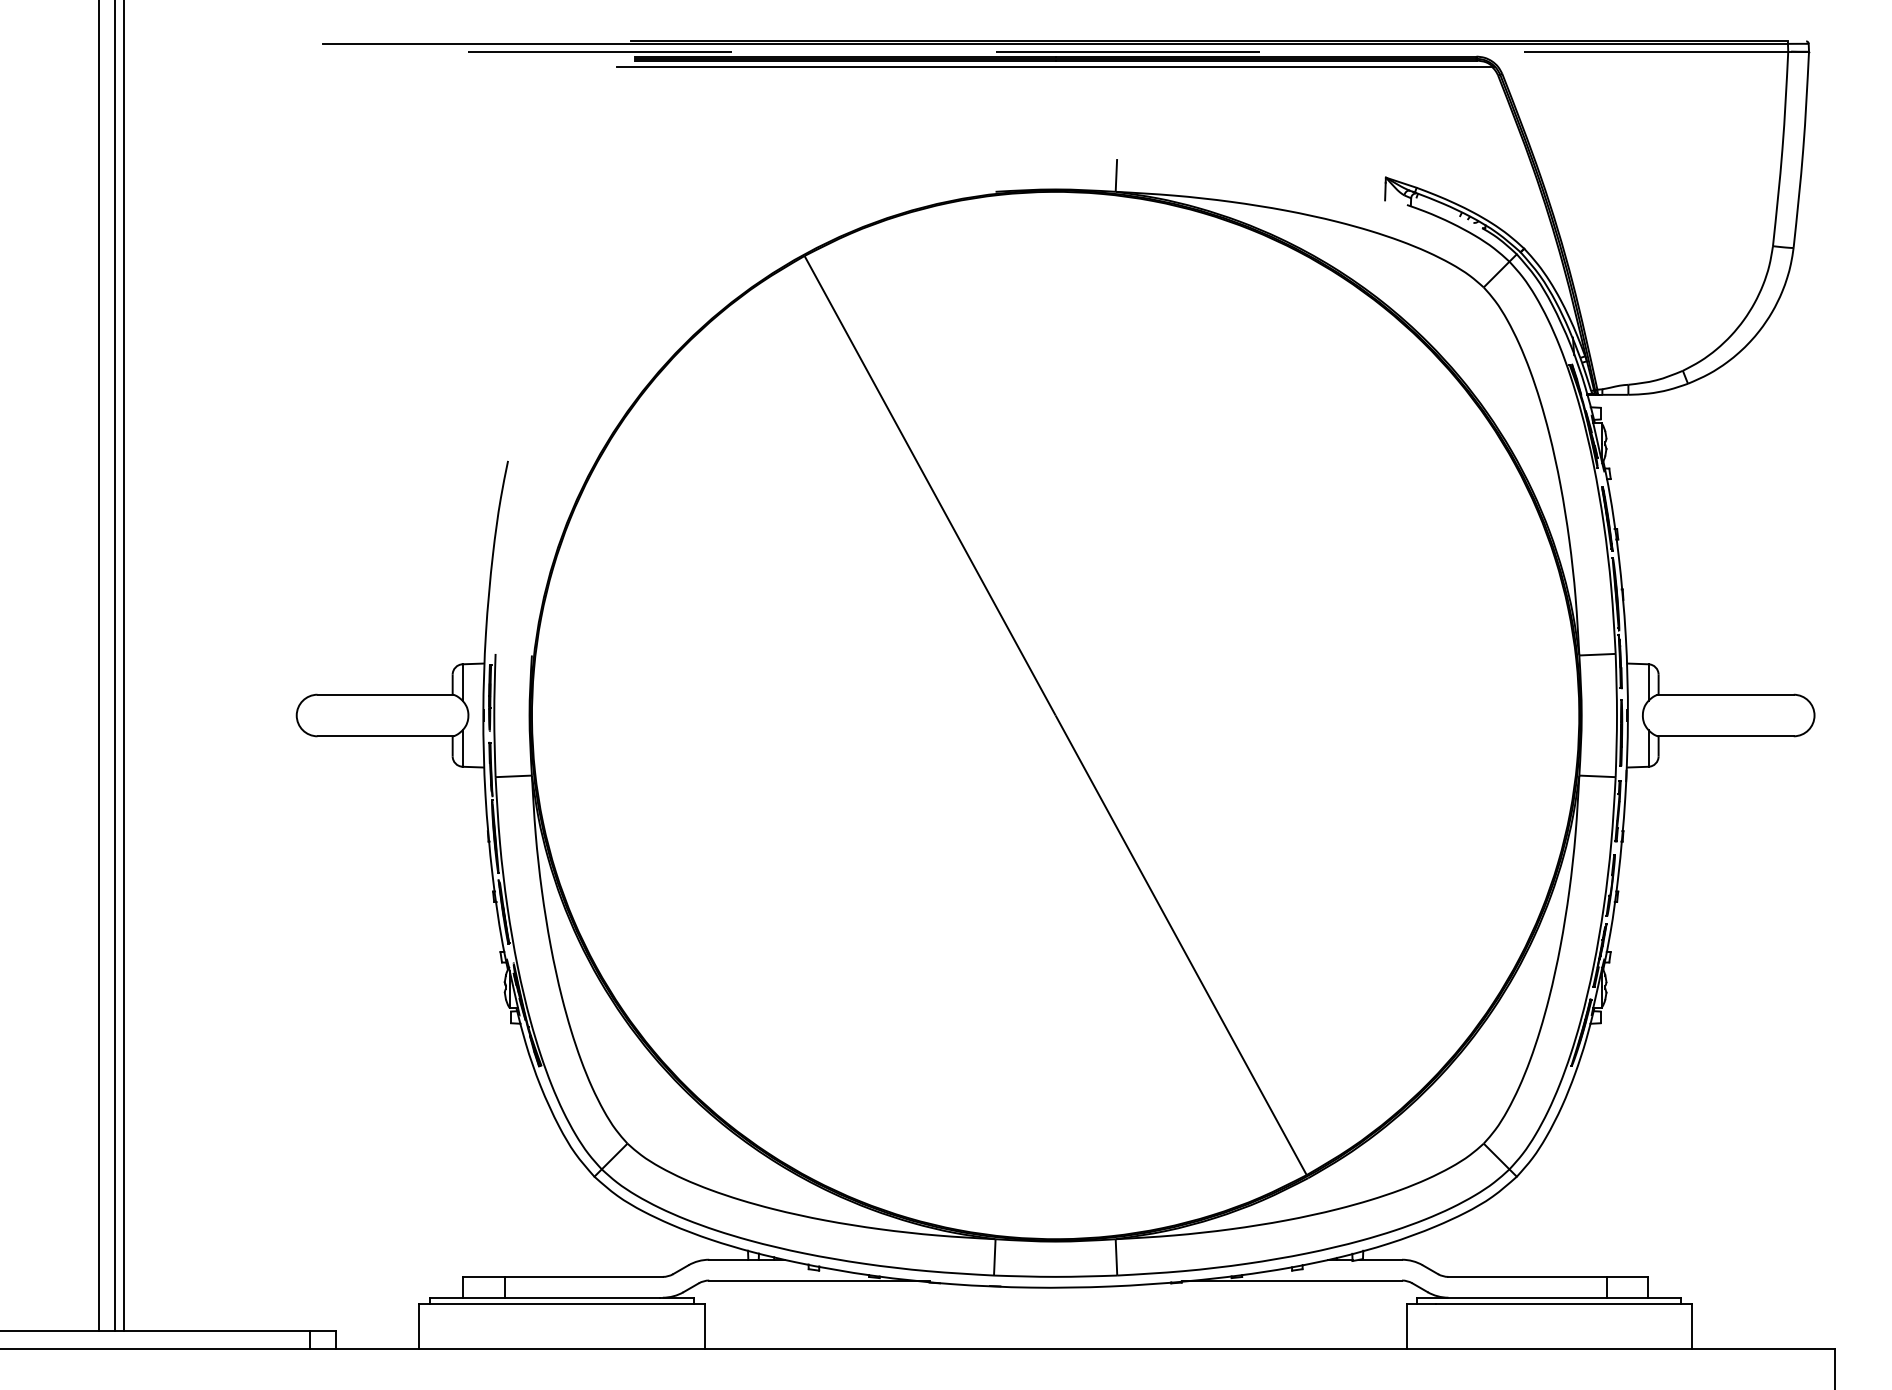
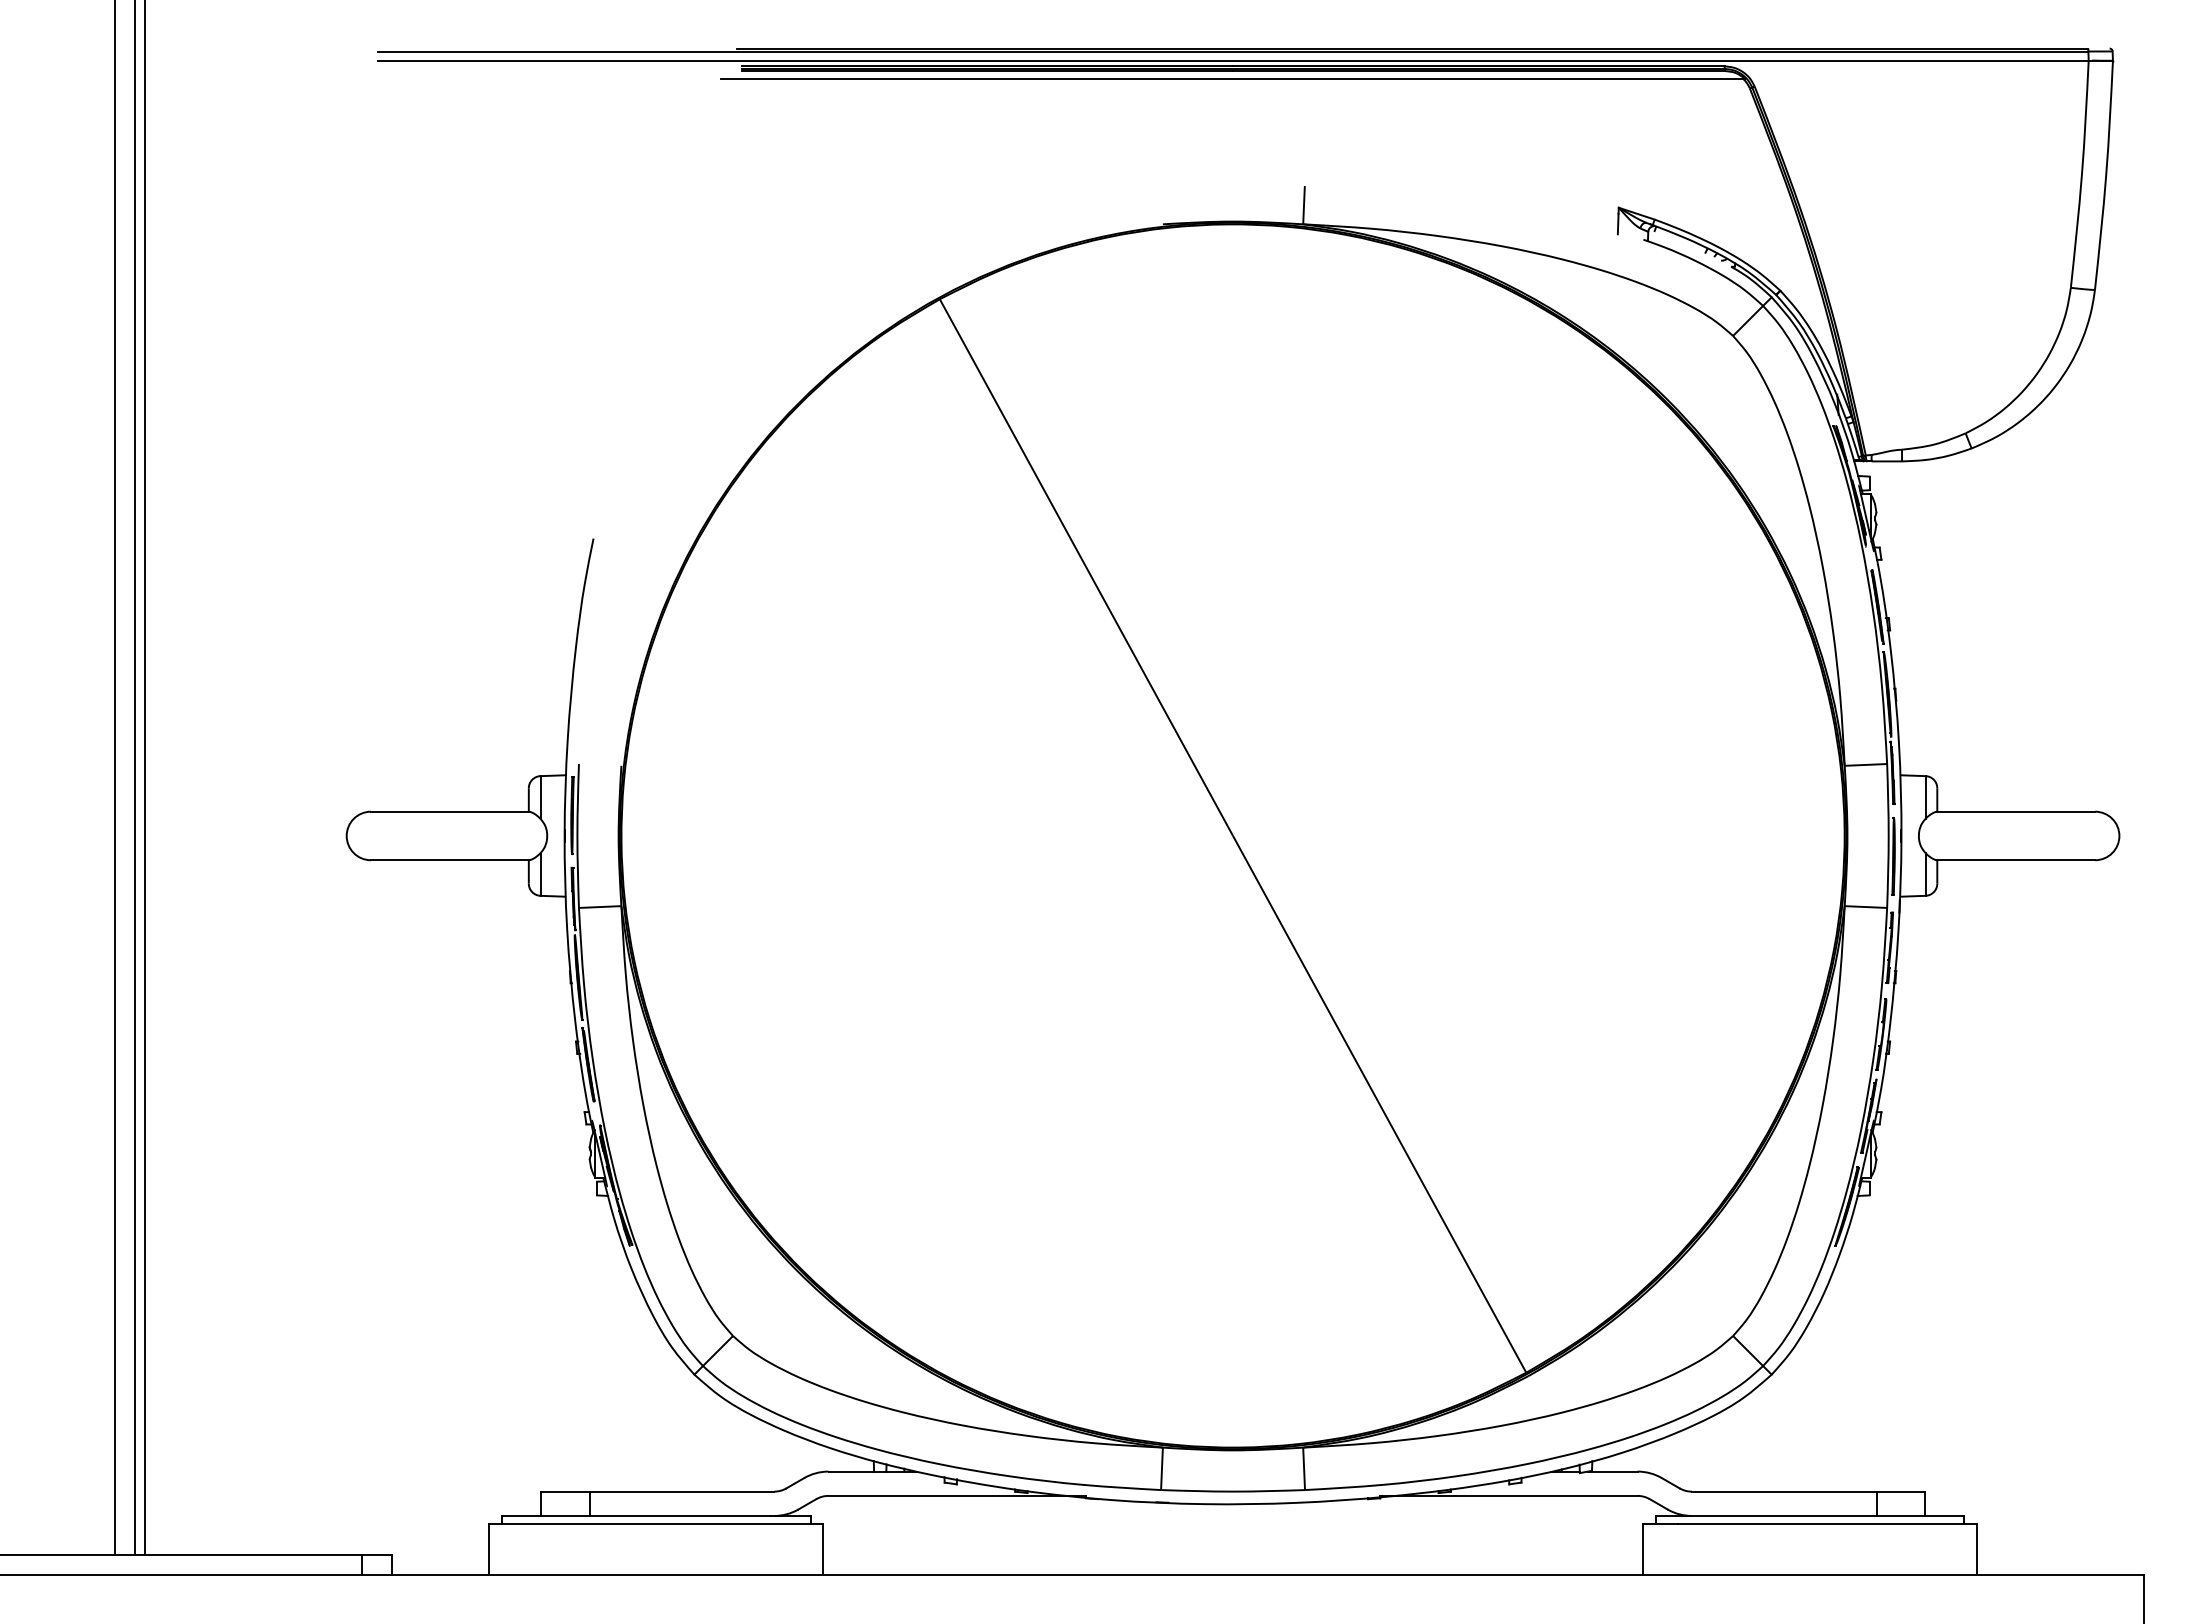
line: (1056, 51) -> (1233, 60), dashed -> solid

